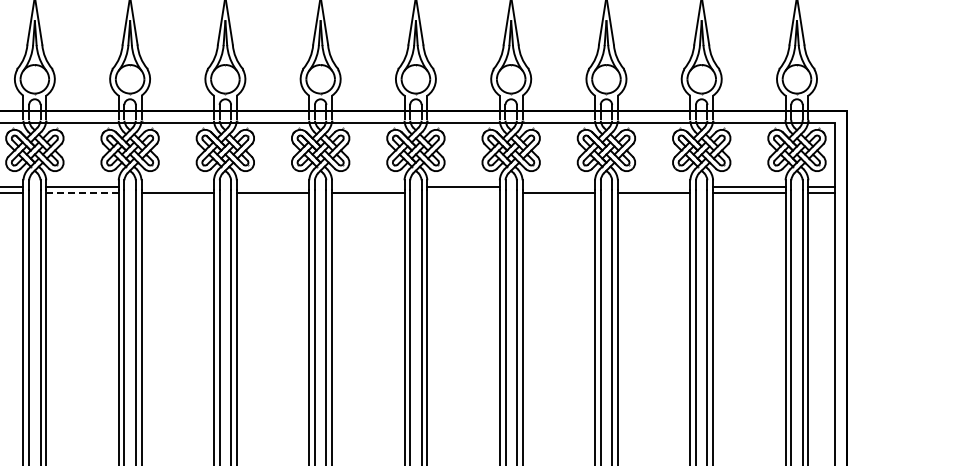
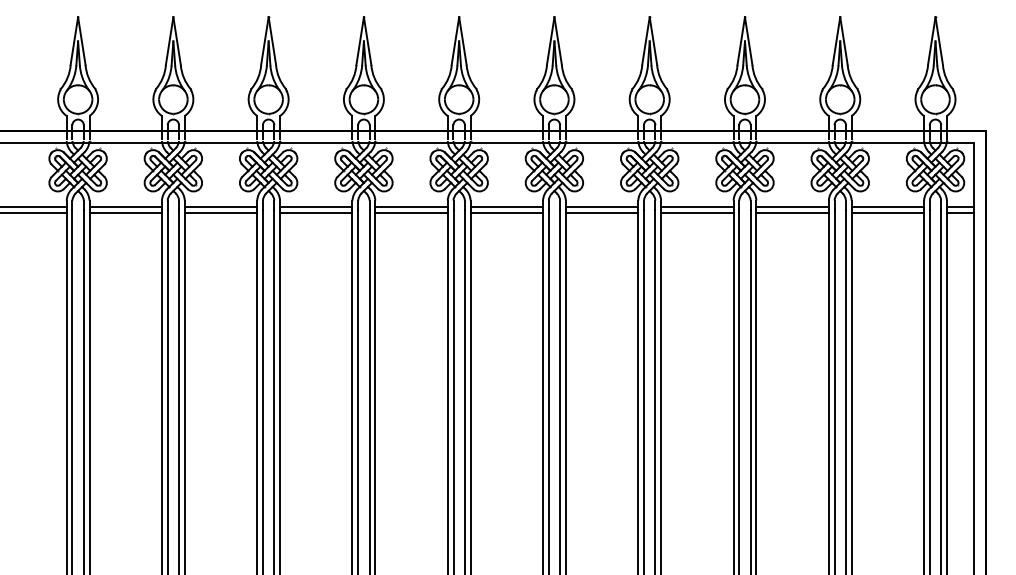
line: (177, 187) -> (316, 207), added
line: (272, 187) -> (411, 207), added
line: (367, 187) -> (506, 207), added
line: (558, 187) -> (697, 207), added
line: (653, 187) -> (792, 207), added
line: (81, 192) -> (220, 212), dashed -> solid
line: (462, 192) -> (601, 212), added

